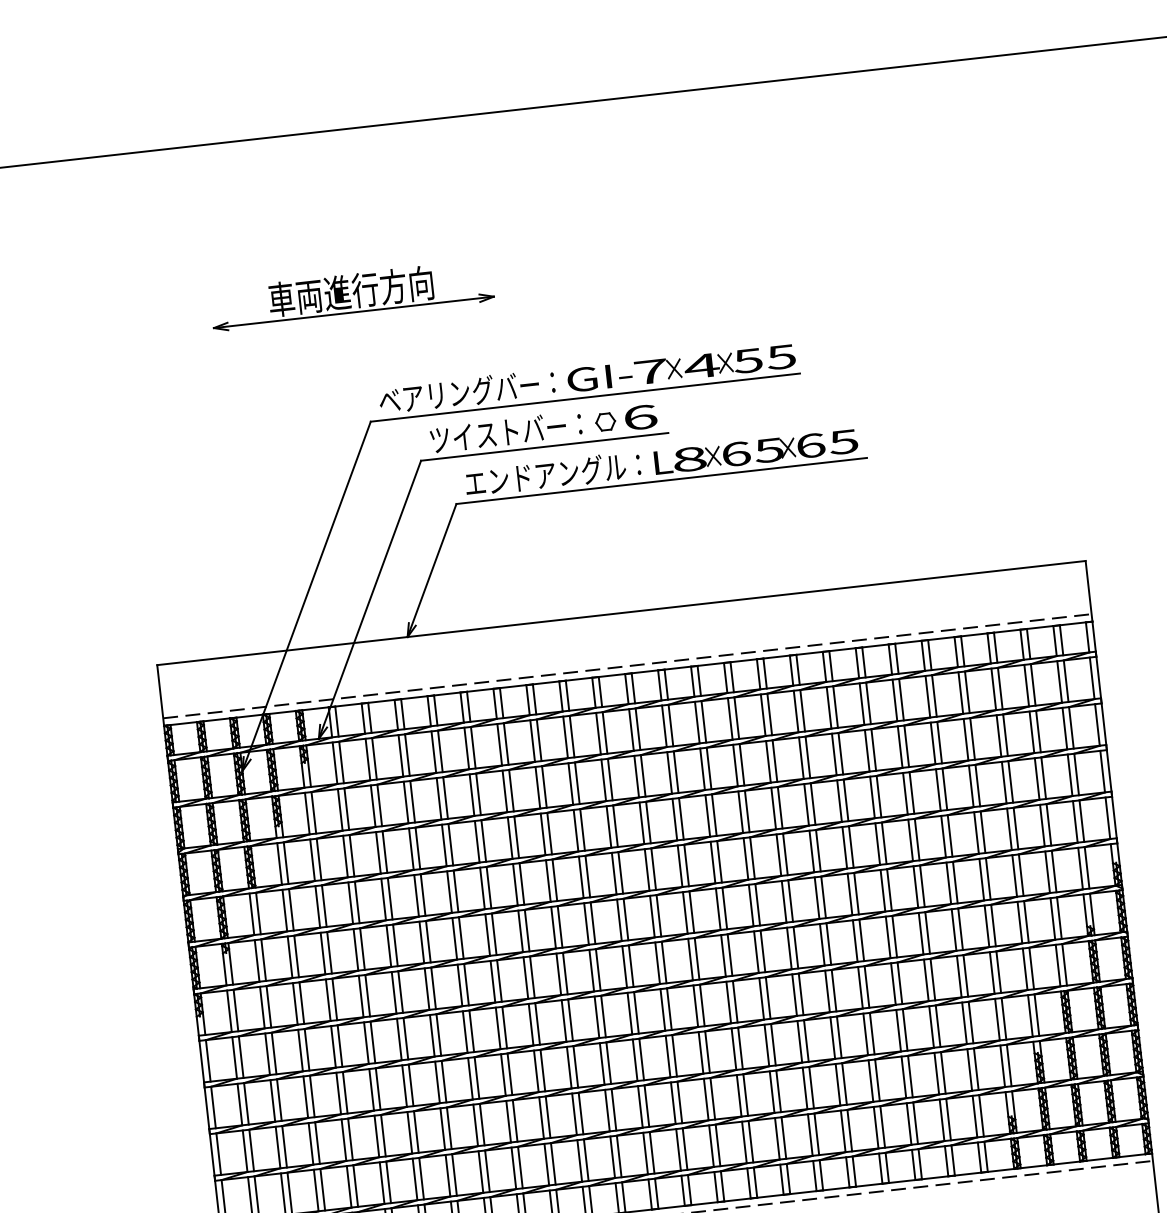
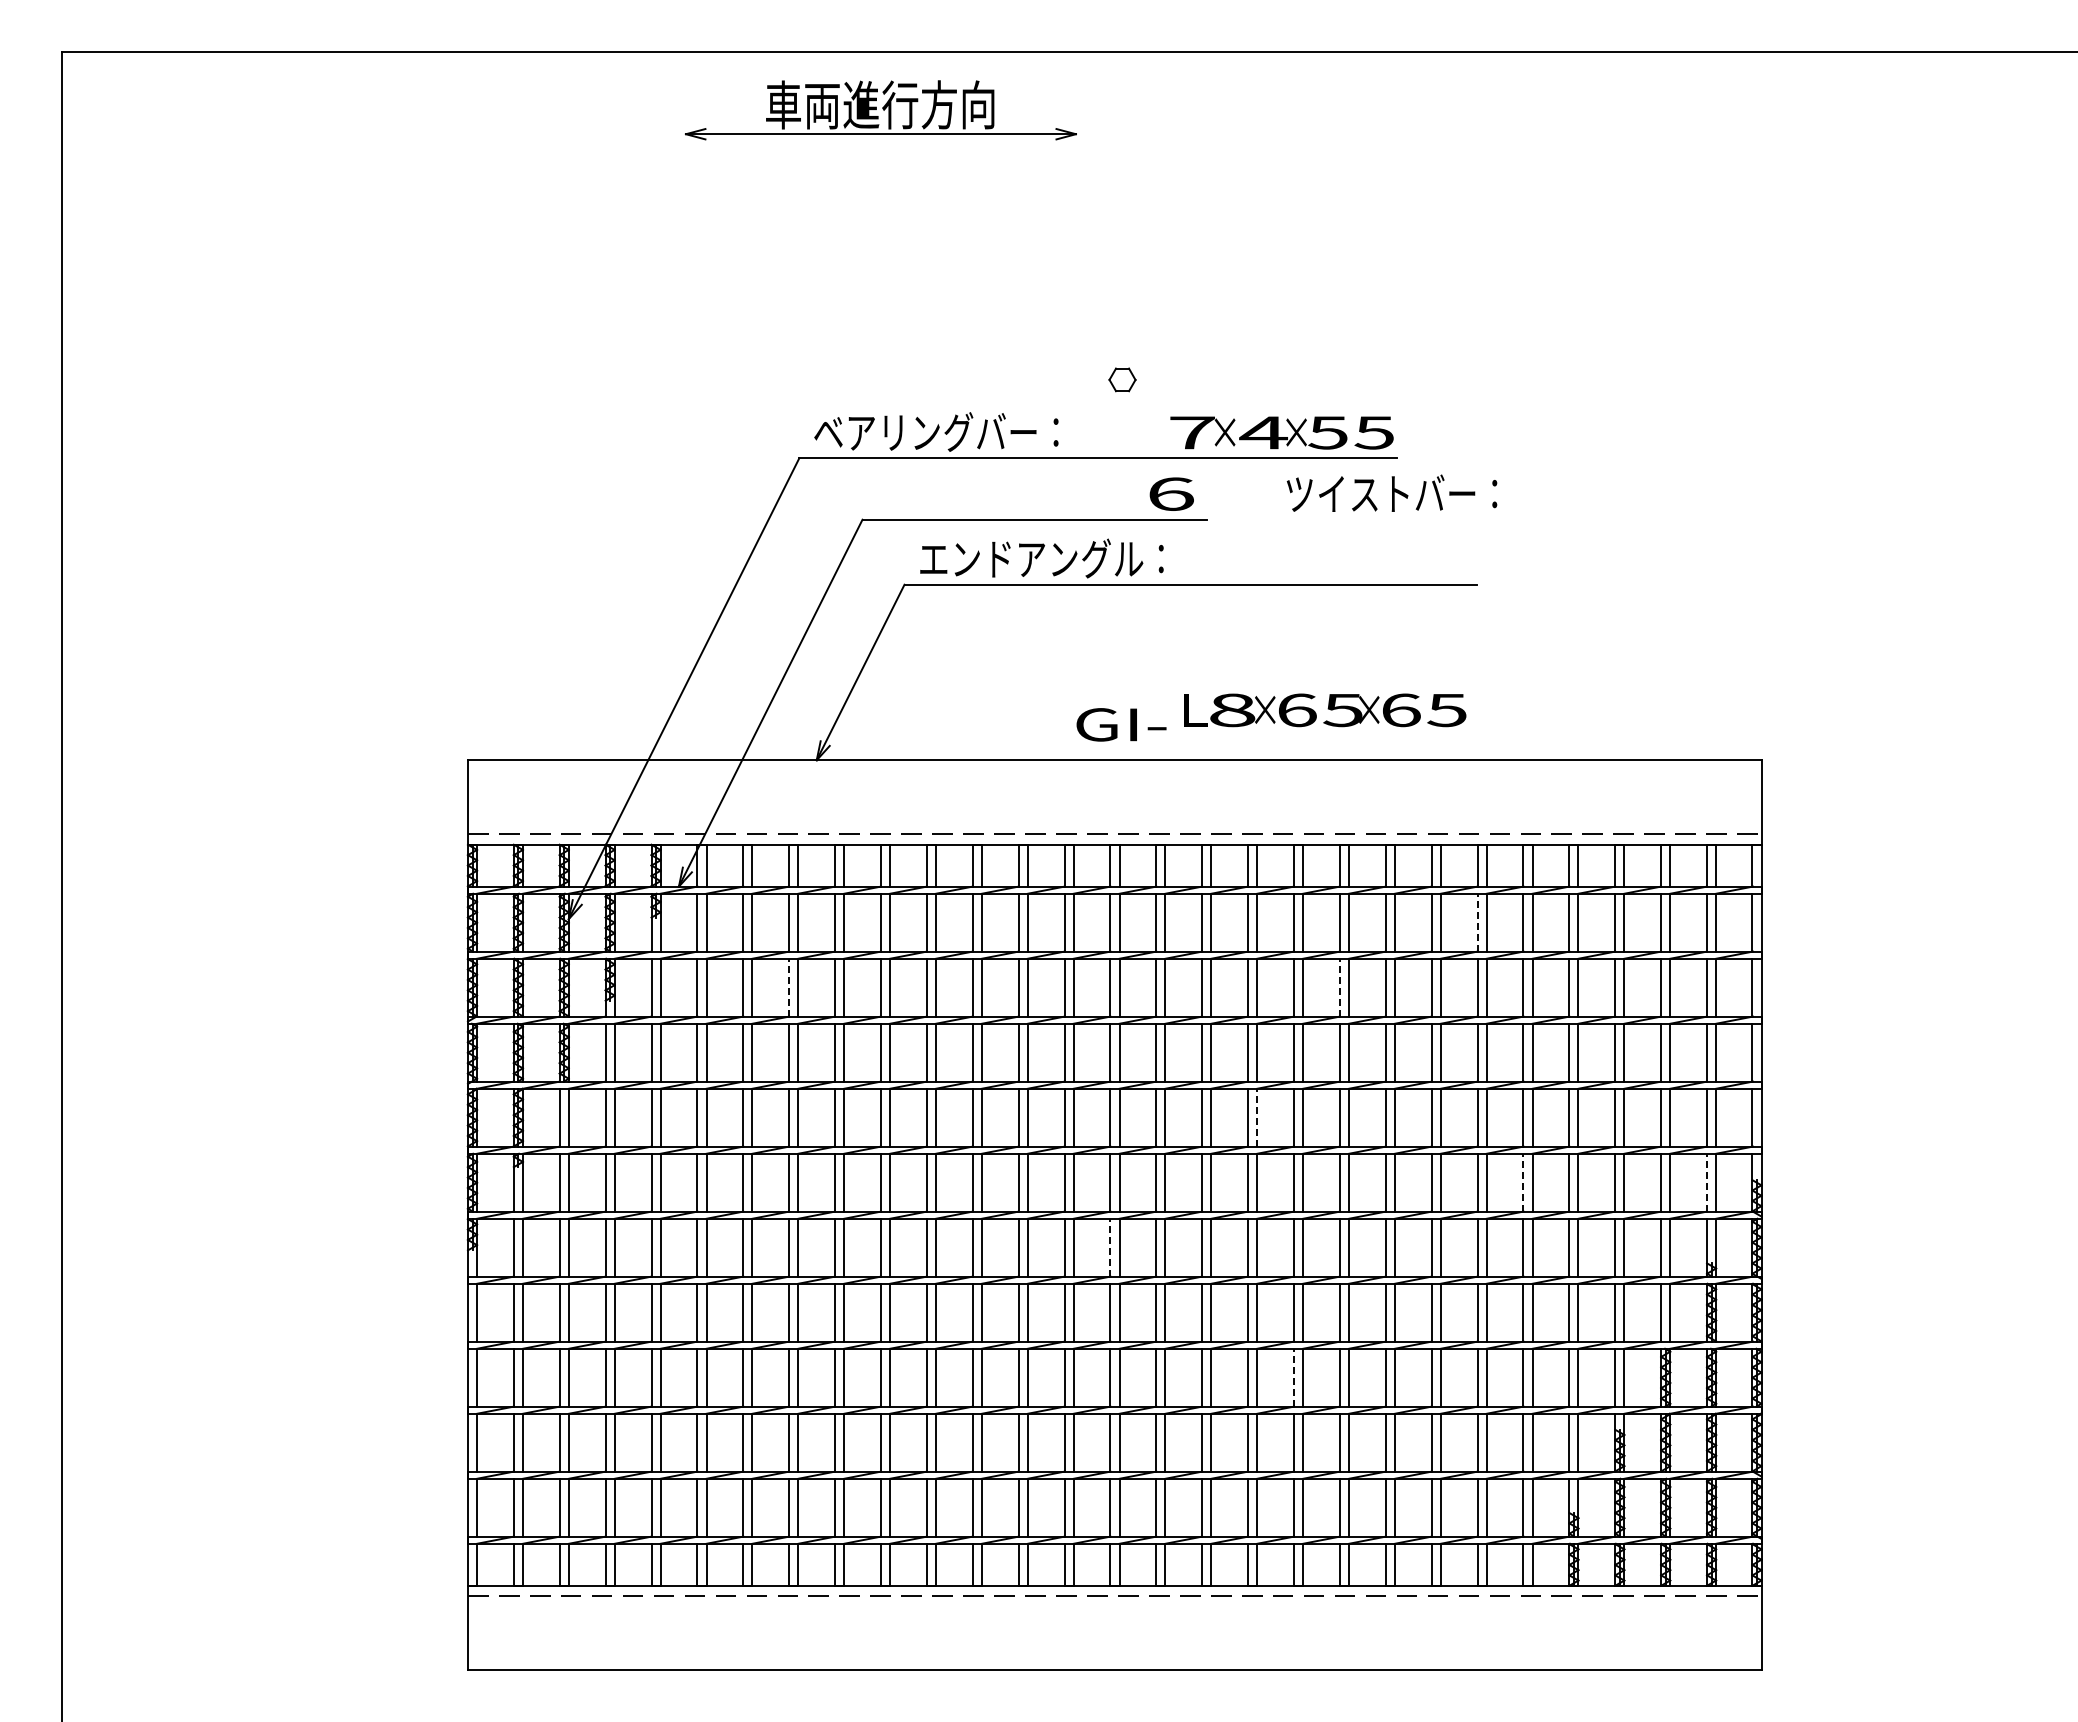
part: (351, 295) -> (880, 110), moved
text: (599, 377) -> (1121, 724), moved
part: (605, 421) -> (1122, 379), moved
text: (505, 431) -> (1391, 492), moved
text: (756, 452) -> (1325, 710), moved
line: (894, 700) -> (1477, 922), solid -> dashed
line: (801, 758) -> (1339, 987), solid -> dashed
line: (406, 802) -> (789, 987), solid -> dashed
line: (752, 857) -> (1257, 1117), solid -> dashed
line: (1080, 868) -> (1707, 1182), solid -> dashed
line: (948, 883) -> (1523, 1182), solid -> dashed
line: (657, 963) -> (1110, 1247), solid -> dashed
line: (800, 1041) -> (1294, 1377), solid -> dashed

